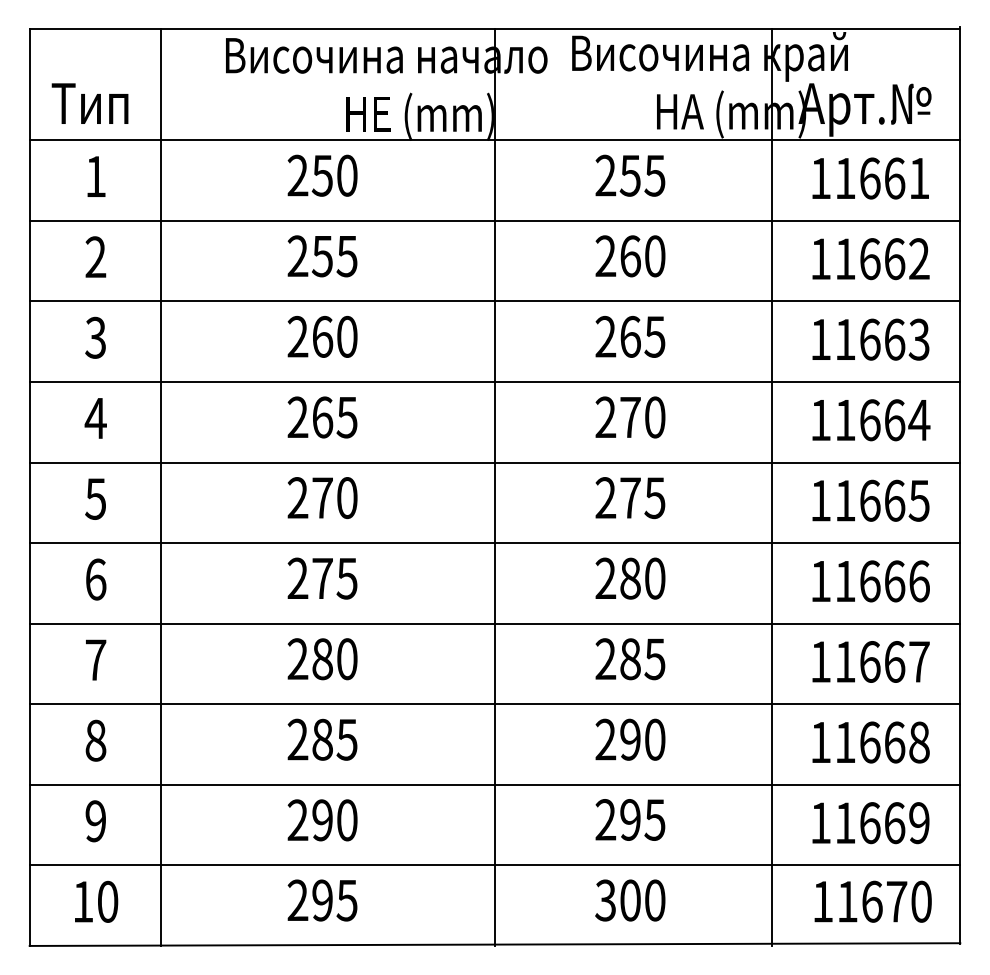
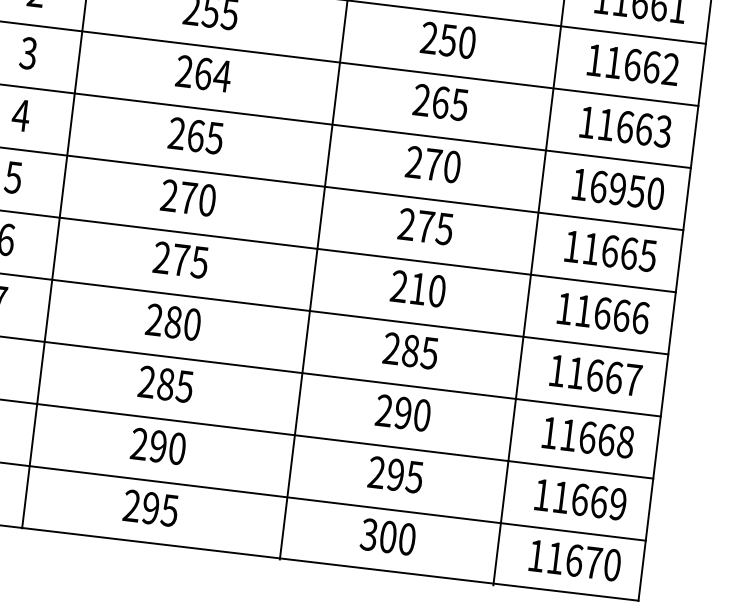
text: (629, 256) -> (447, 40), 260 -> 250
text: (347, 336) -> (222, 75), 260 -> 264
text: (882, 420) -> (627, 190), 11664 -> 16950
text: (630, 578) -> (418, 288), 280 -> 210

